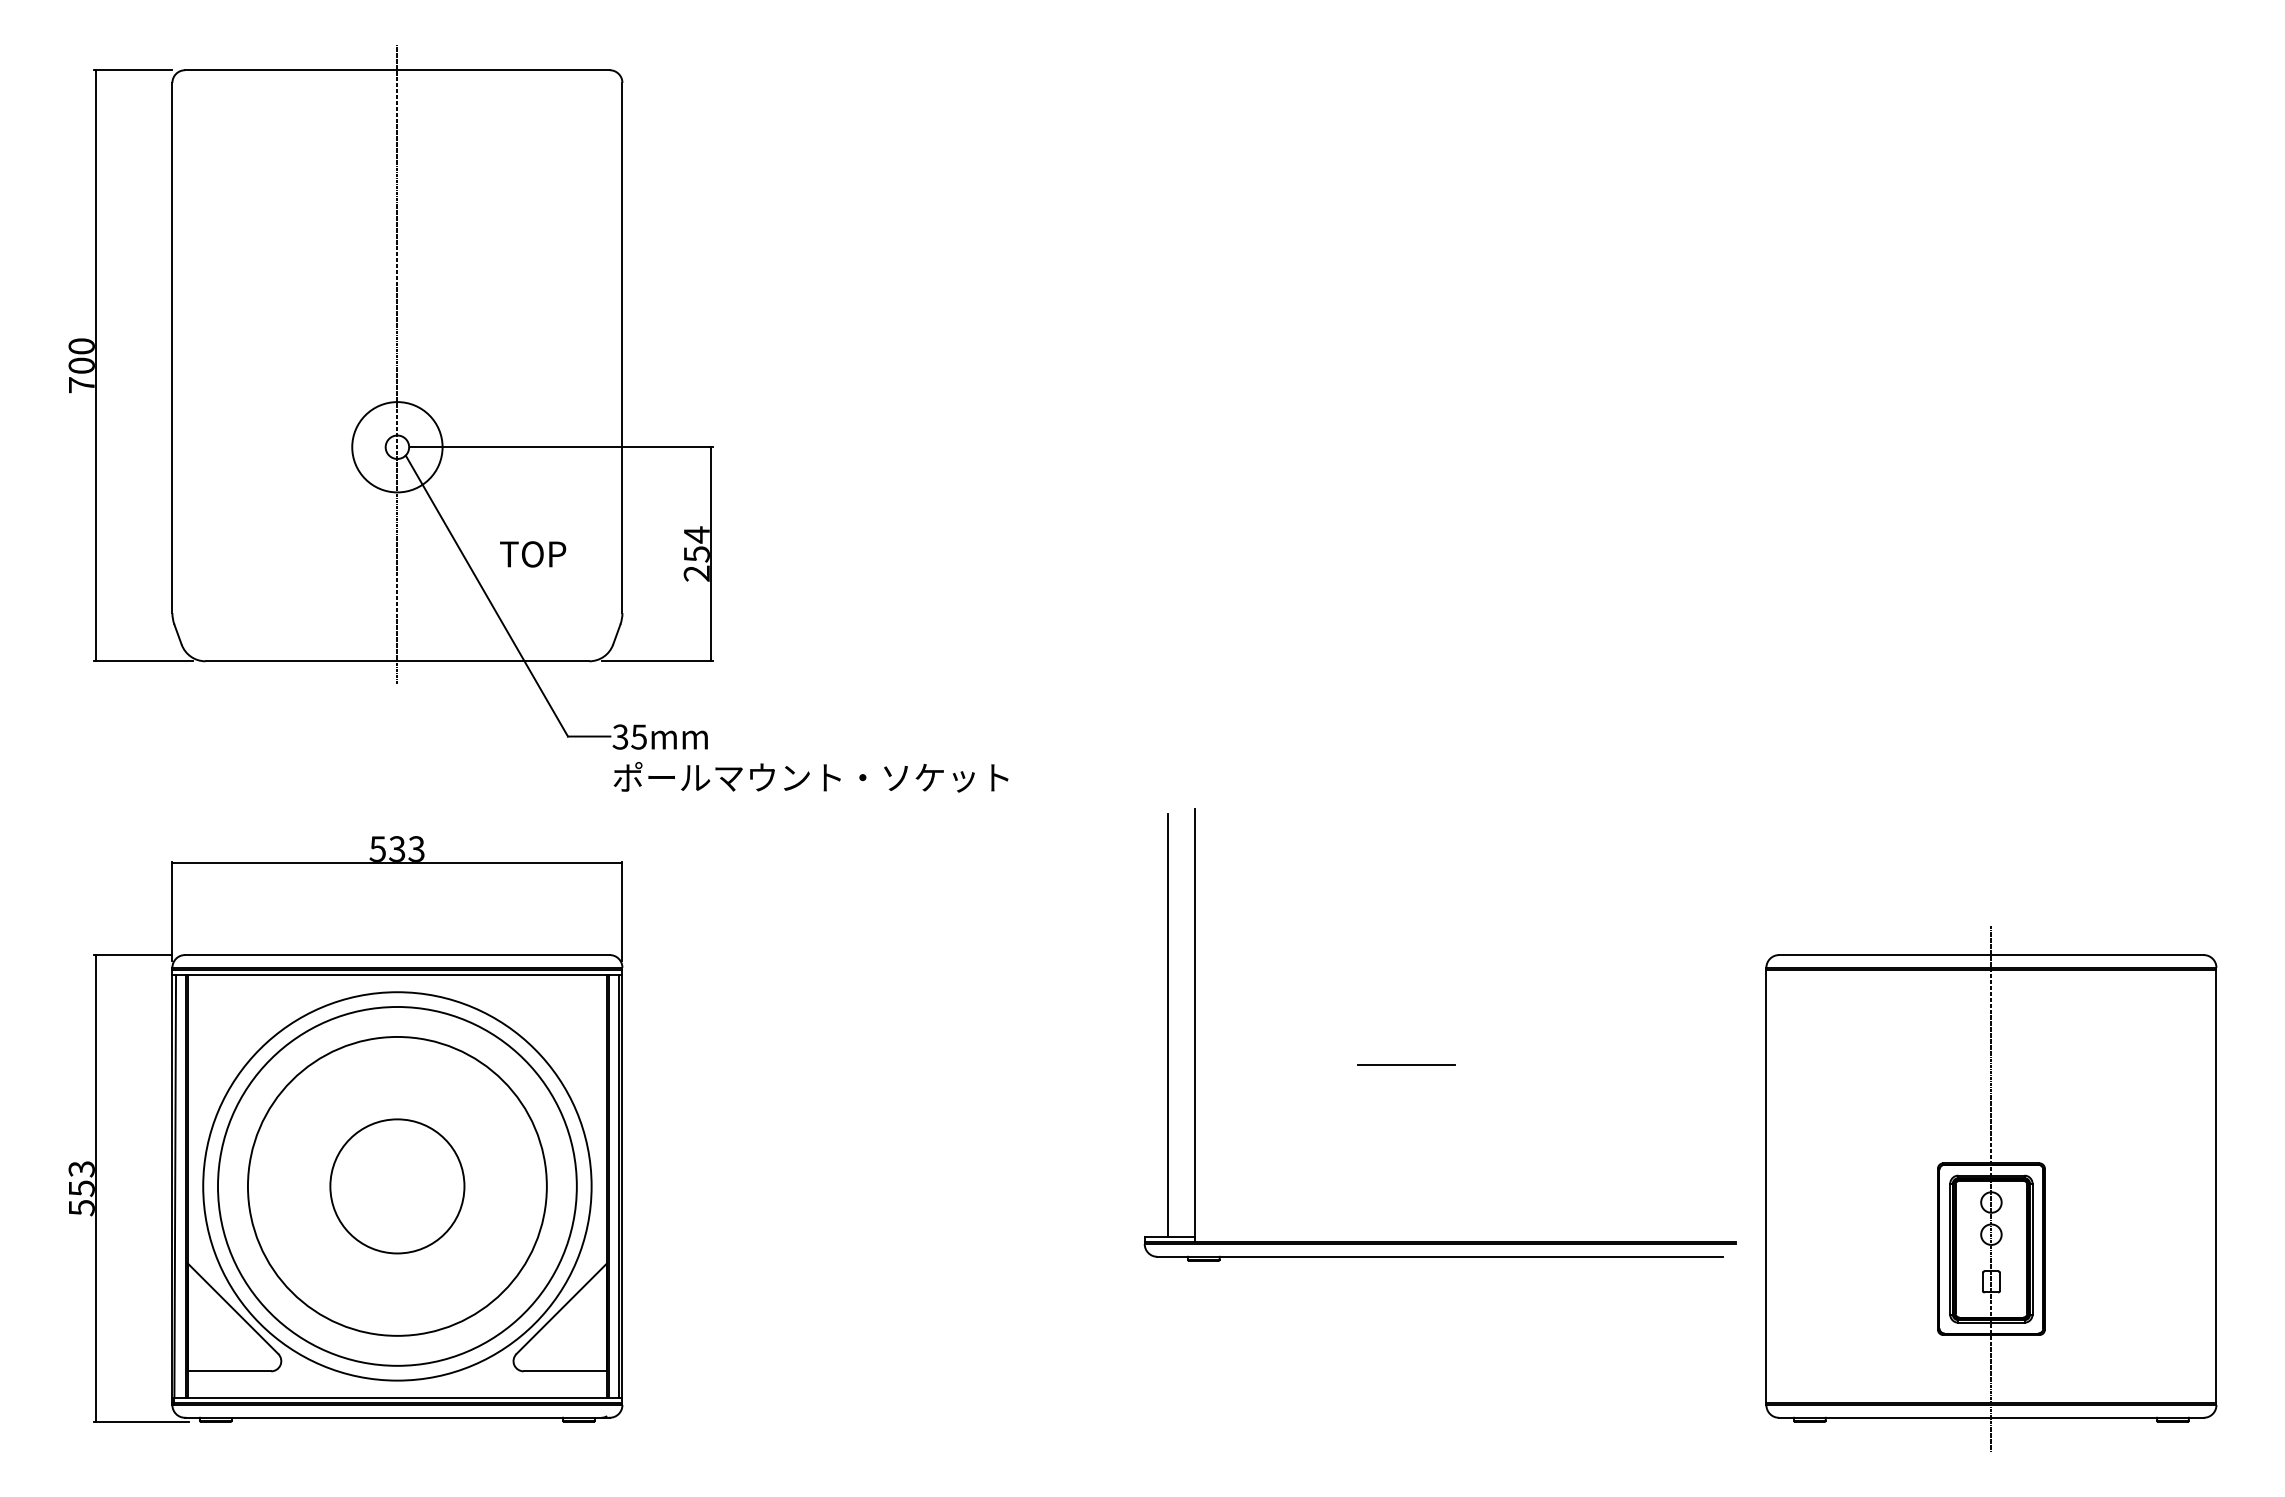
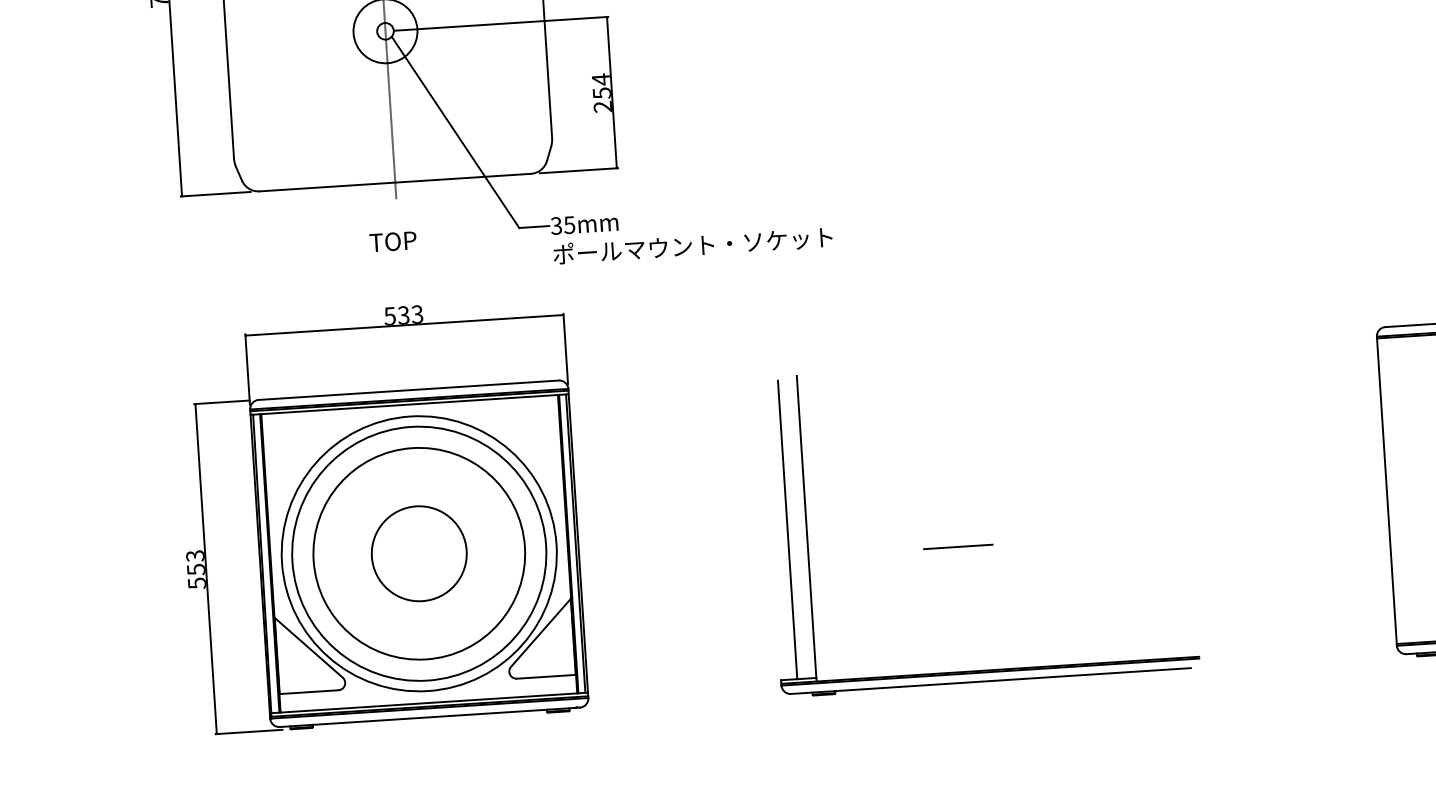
text: (533, 554) -> (393, 241), moved
part: (1439, 1064) -> (981, 545), moved

